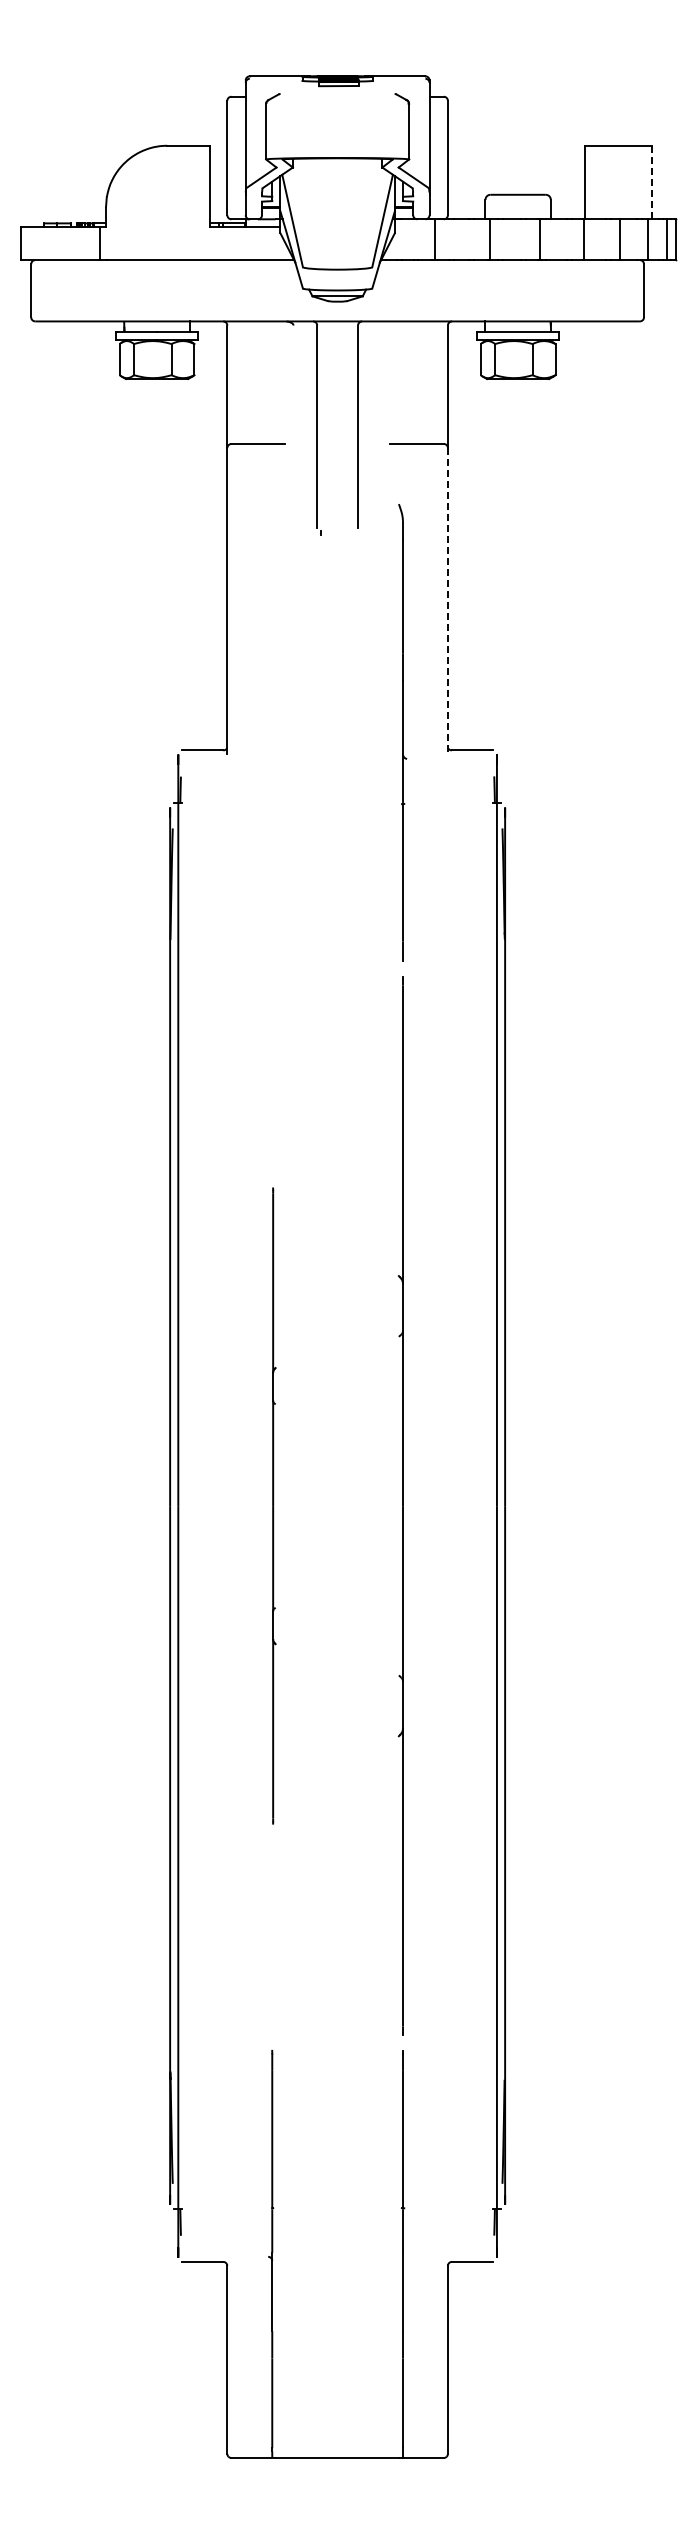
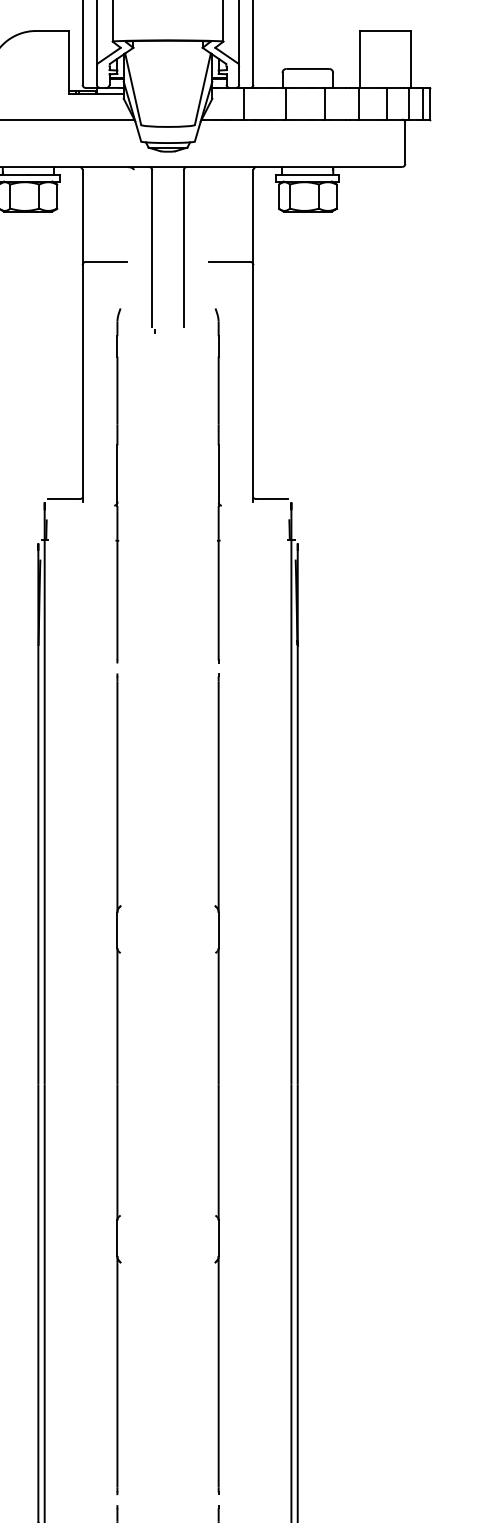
line: (651, 182) -> (411, 59), dashed -> solid
line: (447, 600) -> (253, 383), dashed -> solid
part: (272, 733) -> (117, 486), added
part: (274, 1505) -> (119, 1083), size x1.67

